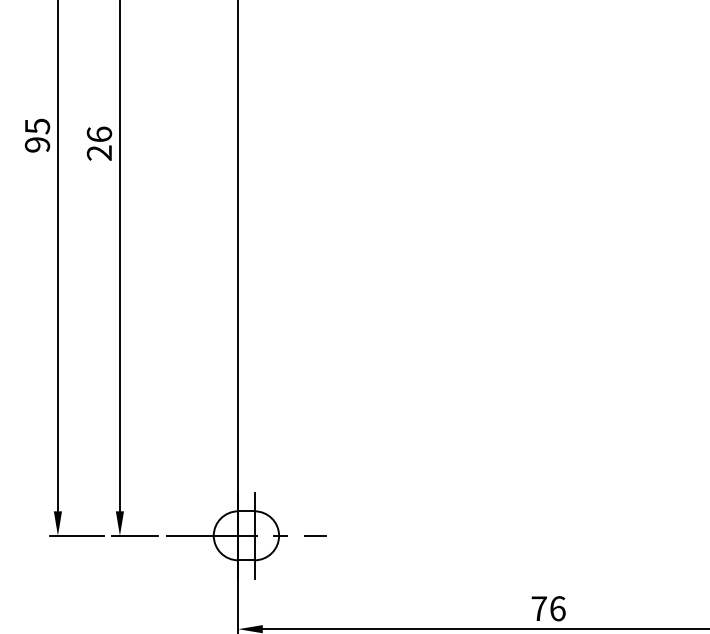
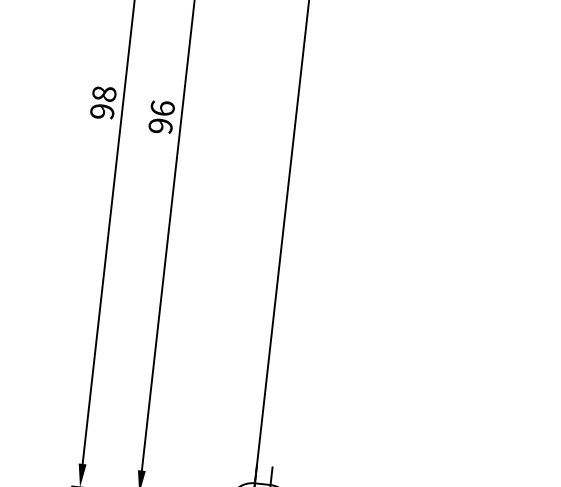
text: (37, 126) -> (104, 94), 95 -> 98
text: (99, 152) -> (160, 125), 26 -> 96

